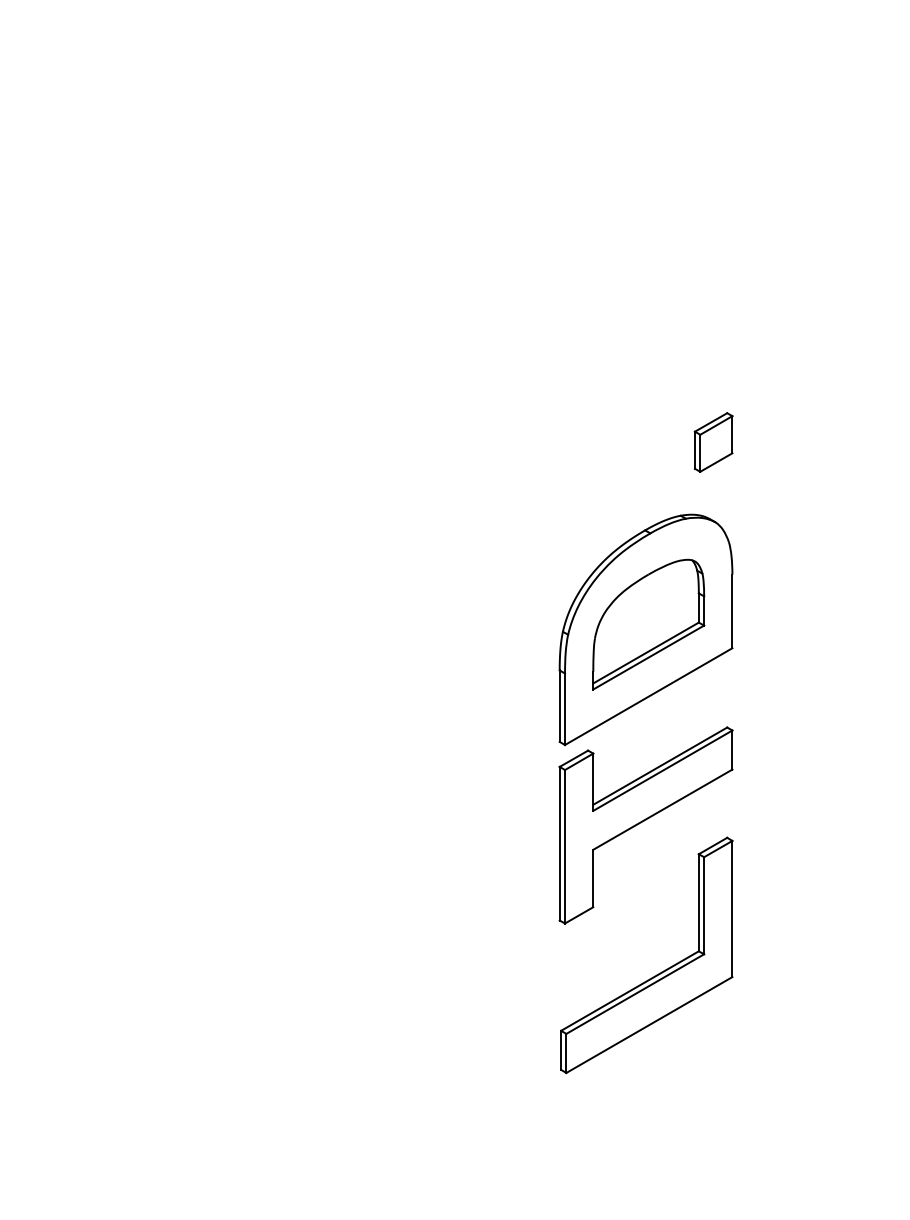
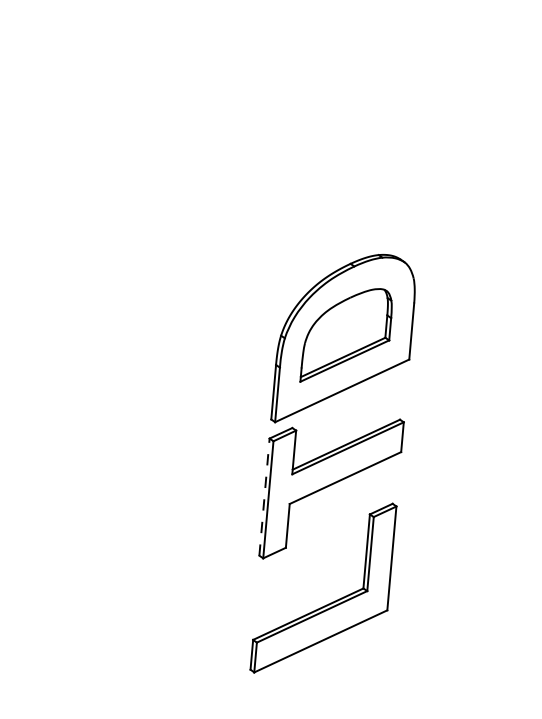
part: (713, 442) -> (408, 201), removed
line: (559, 843) -> (264, 496), solid -> dashed

